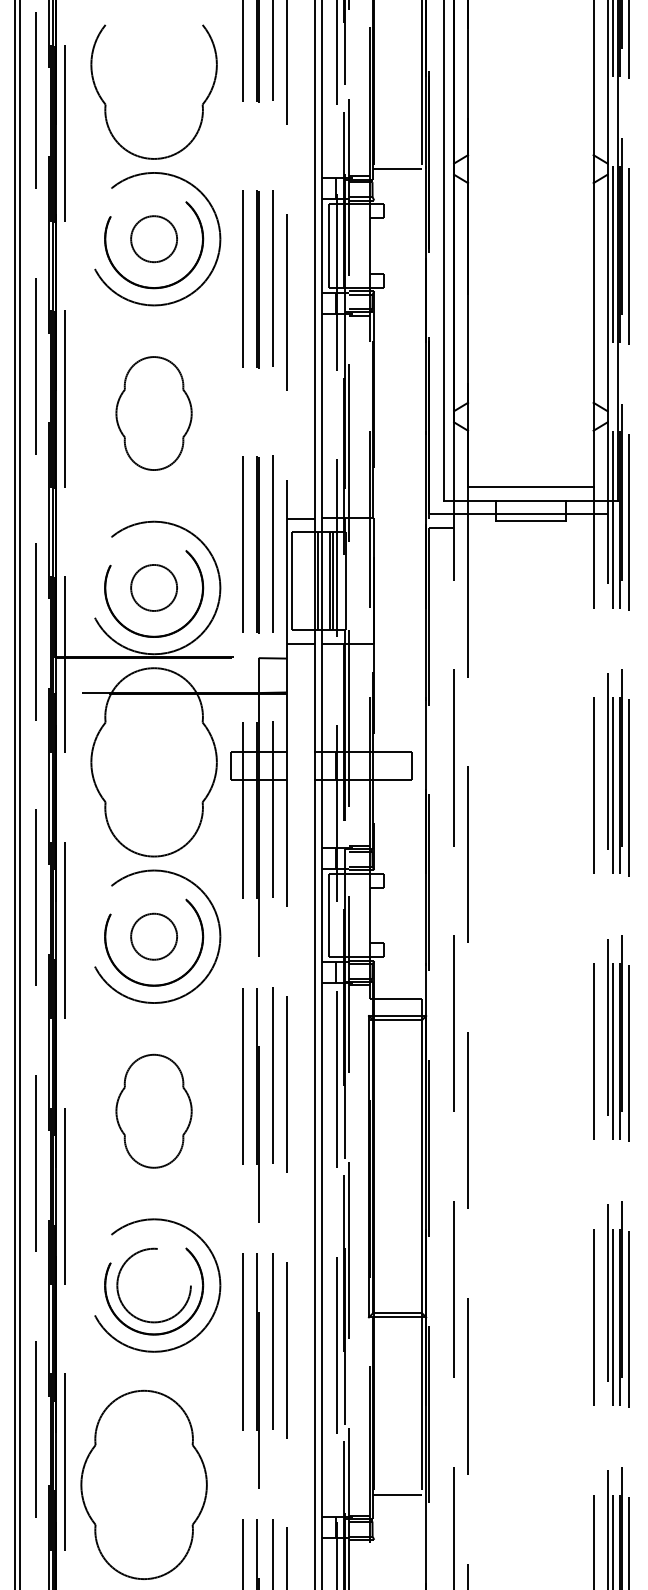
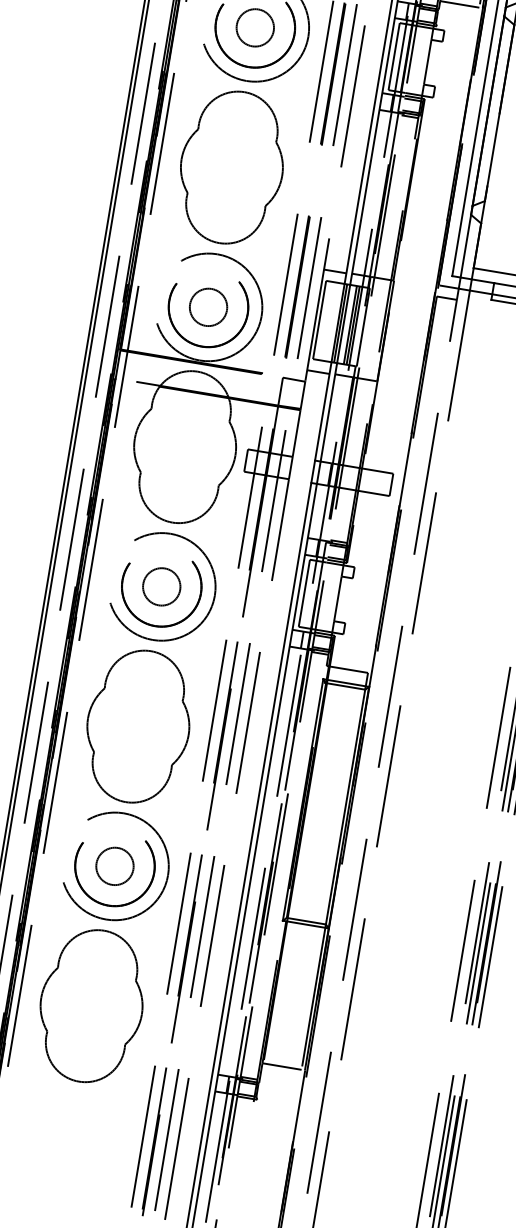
part: (153, 413) -> (231, 167), size x1.67
part: (153, 1111) -> (137, 726), size x1.67
circle: (154, 1285) -> (115, 866), size x0.62
part: (143, 1484) -> (91, 1005), moved

